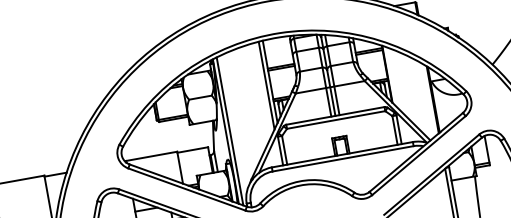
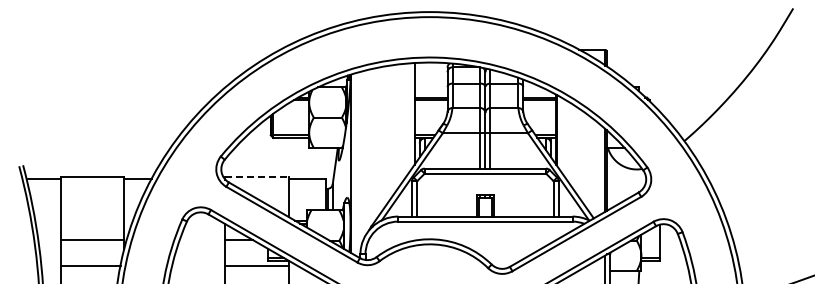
line: (266, 85) -> (409, 117), removed
line: (230, 131) -> (356, 164), removed
line: (151, 156) -> (256, 177), solid -> dashed

